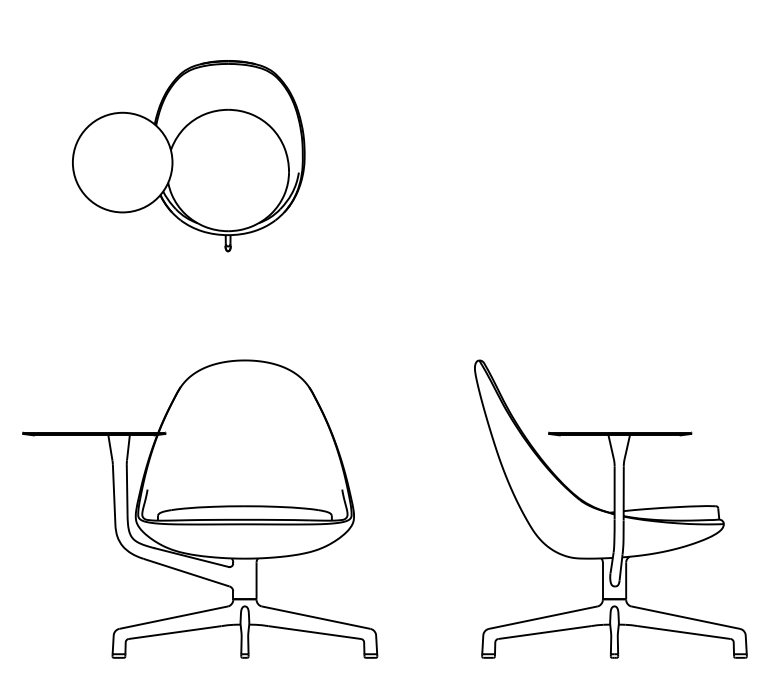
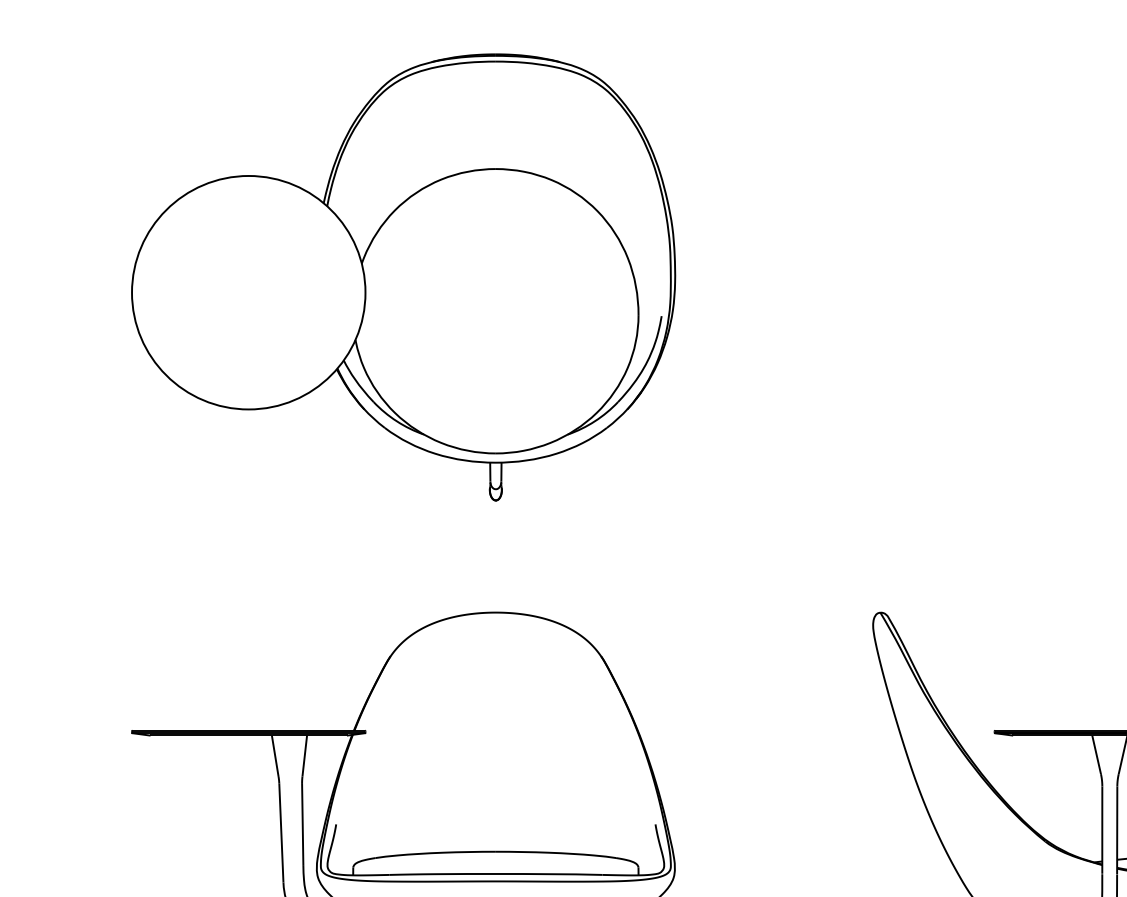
part: (188, 155) -> (403, 276), size x1.43

